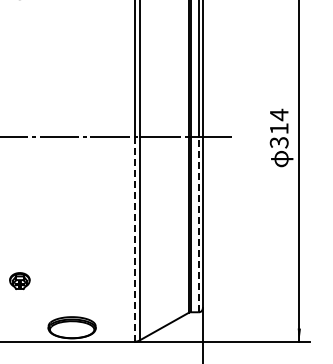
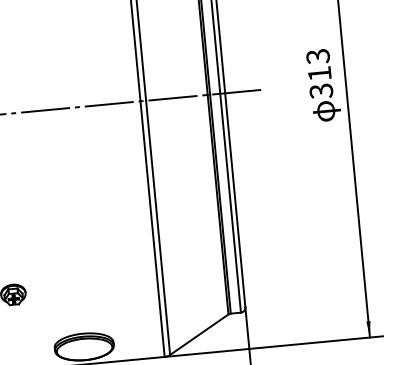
text: (278, 114) -> (317, 56), 314 -> 313
line: (198, 224) -> (230, 202), dashed -> solid
line: (135, 238) -> (152, 227), dashed -> solid

